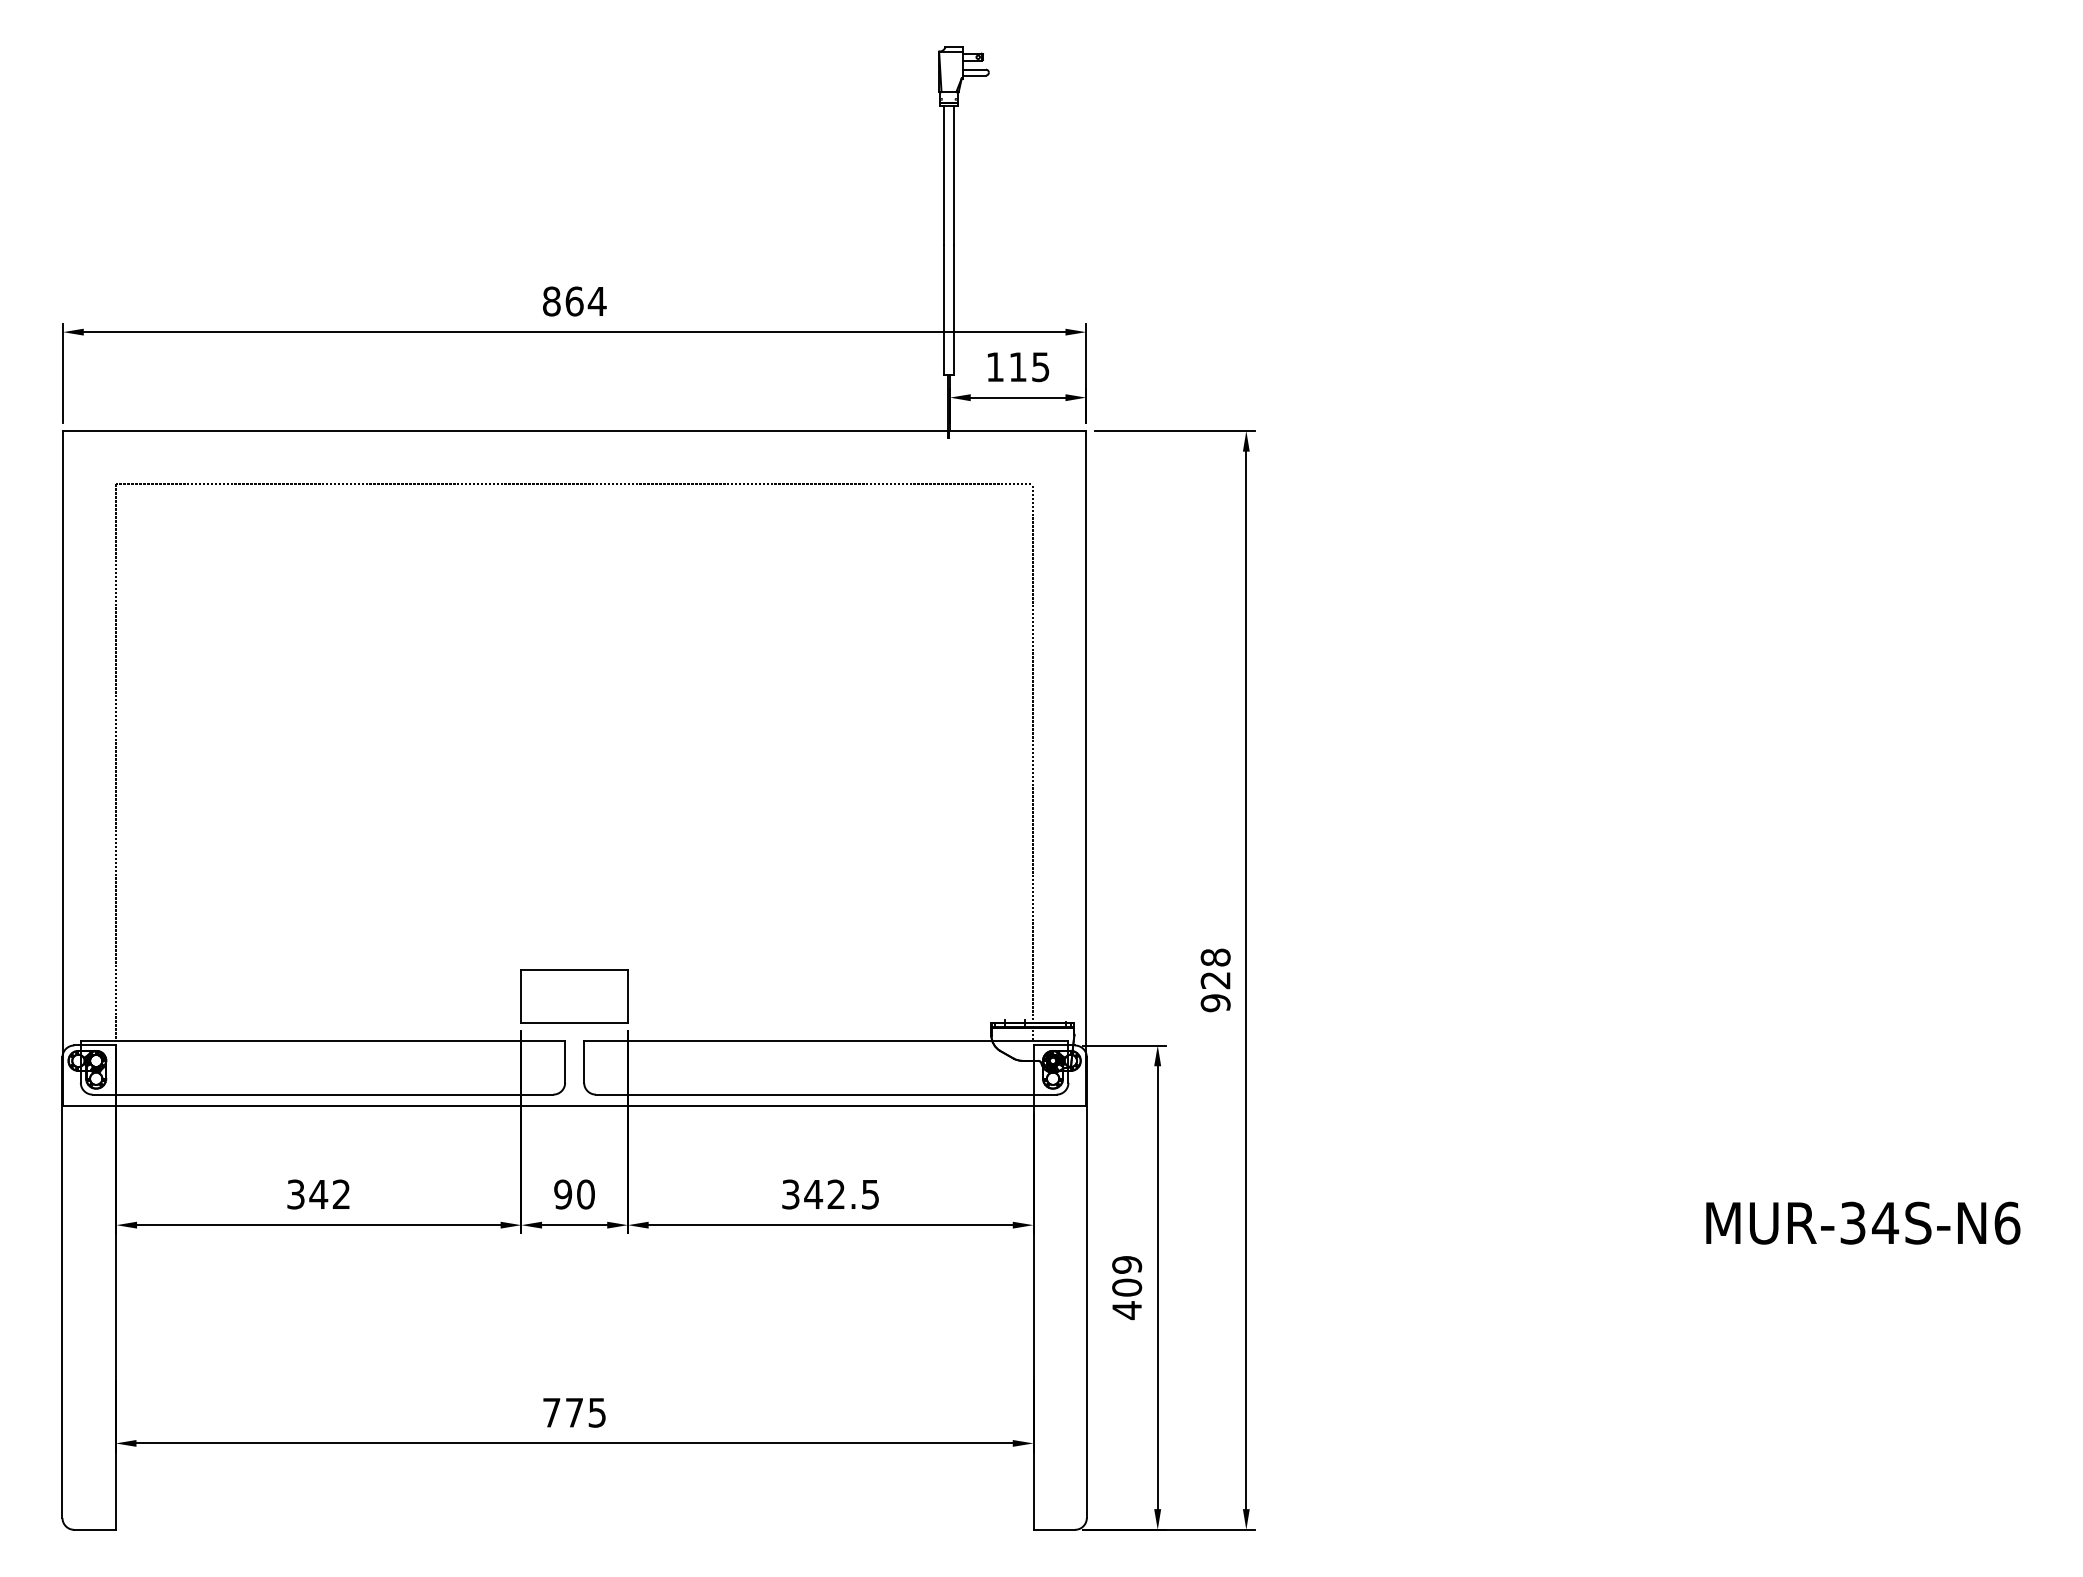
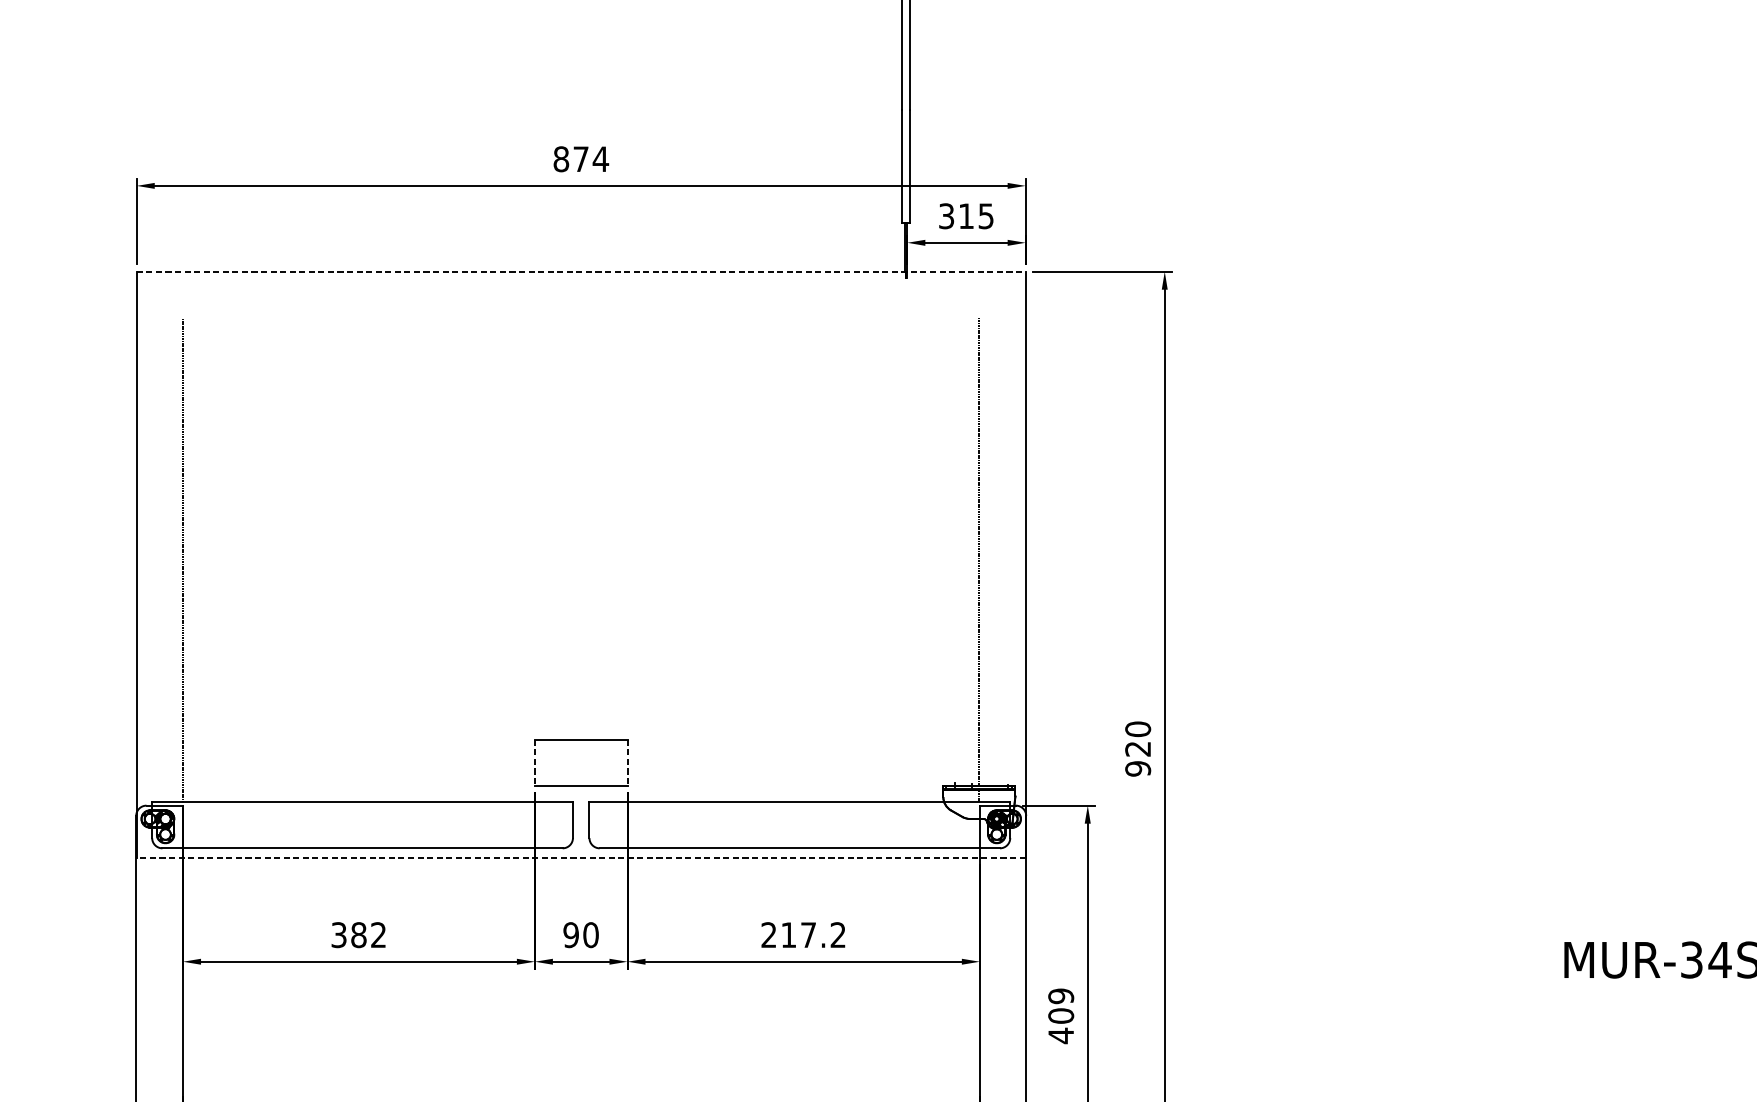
text: (574, 301) -> (581, 159), 864 -> 874
text: (994, 367) -> (945, 216), 115 -> 315
line: (574, 430) -> (581, 271), solid -> dashed
line: (574, 484) -> (581, 318), removed
text: (1215, 957) -> (1137, 729), 928 -> 920
line: (521, 996) -> (535, 763), solid -> dashed
line: (627, 996) -> (627, 763), solid -> dashed
line: (574, 1105) -> (581, 857), solid -> dashed
text: (318, 1194) -> (358, 935), 342 -> 382
text: (830, 1194) -> (803, 935), 342.5 -> 217.2

